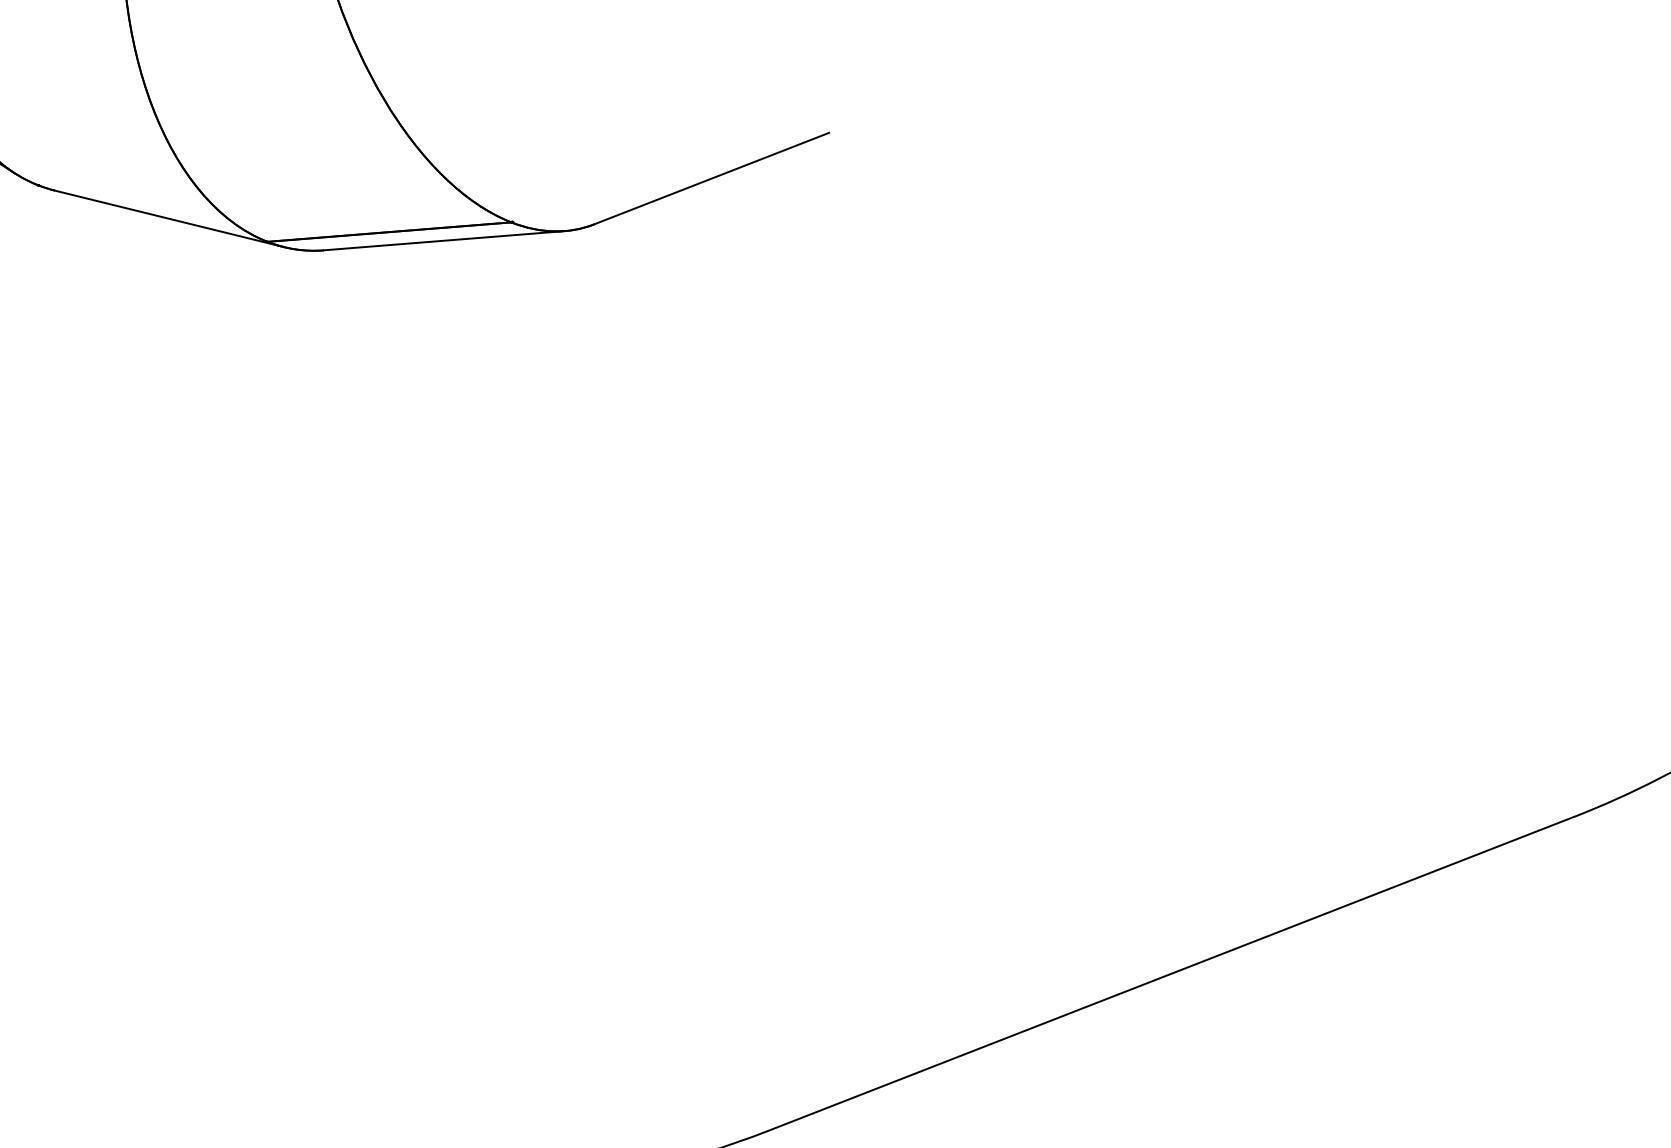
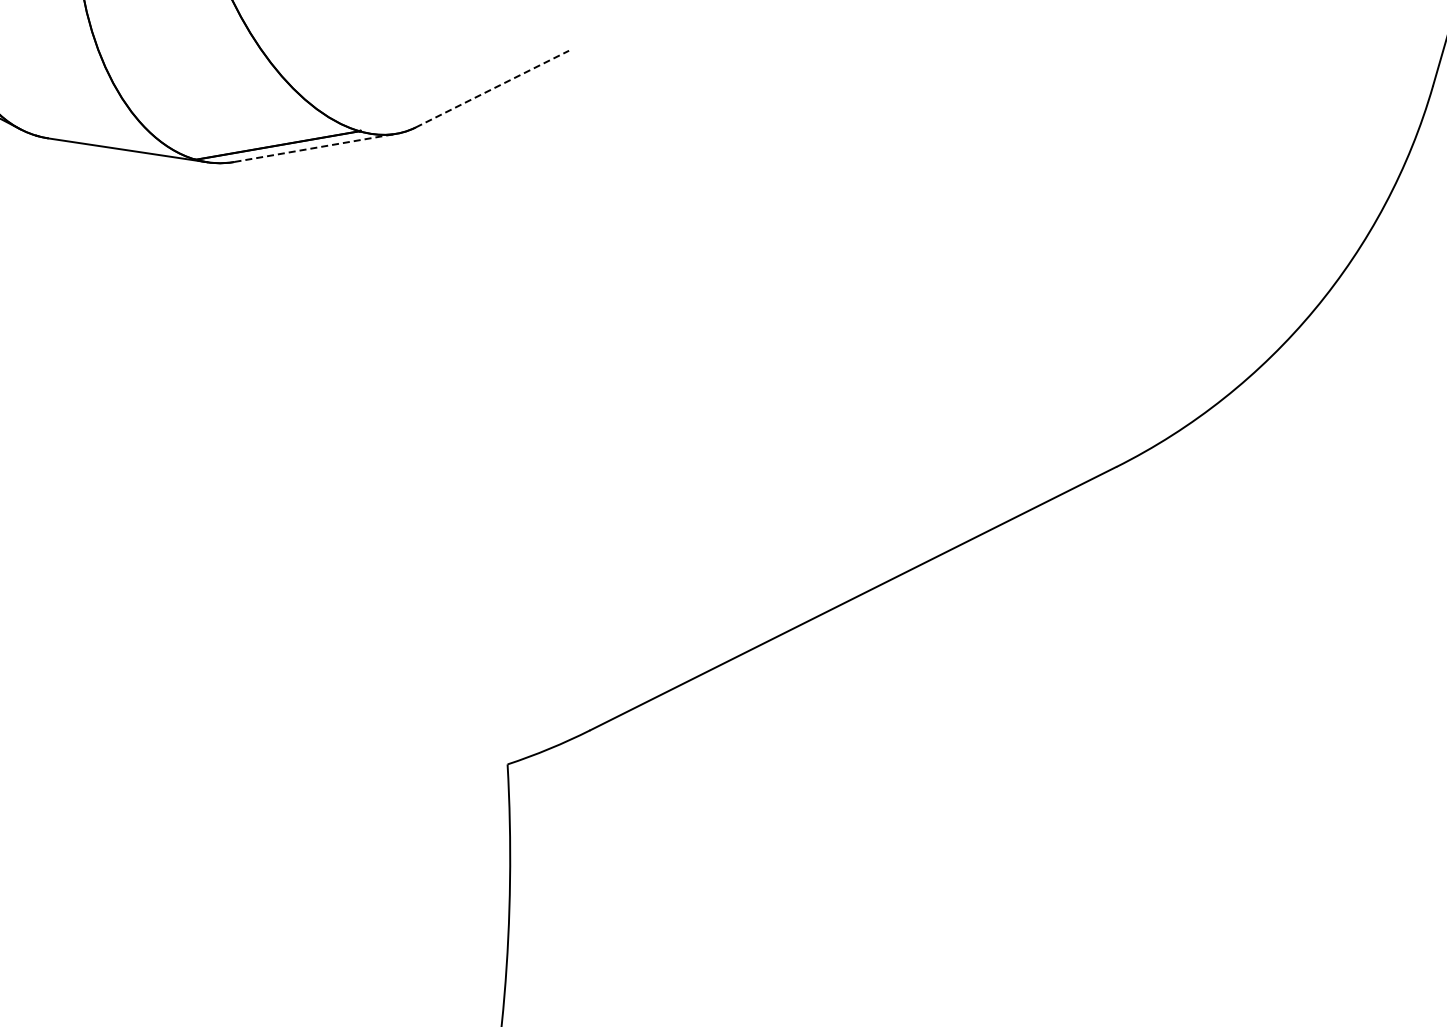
line: (711, 179) -> (492, 89), solid -> dashed
line: (445, 240) -> (316, 147), solid -> dashed

